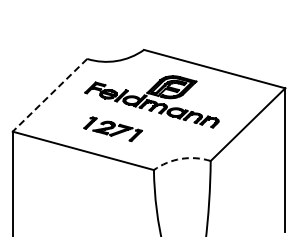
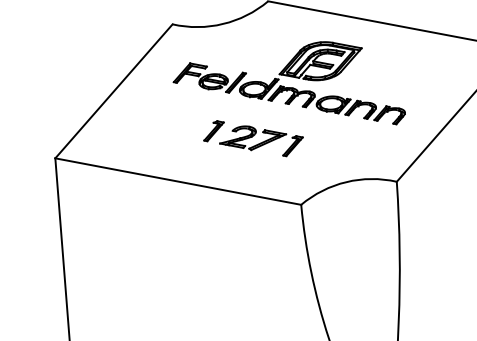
line: (49, 95) -> (113, 91), dashed -> solid
part: (112, 129) -> (252, 139), moved
arc: (181, 158) -> (346, 181), dashed -> solid

